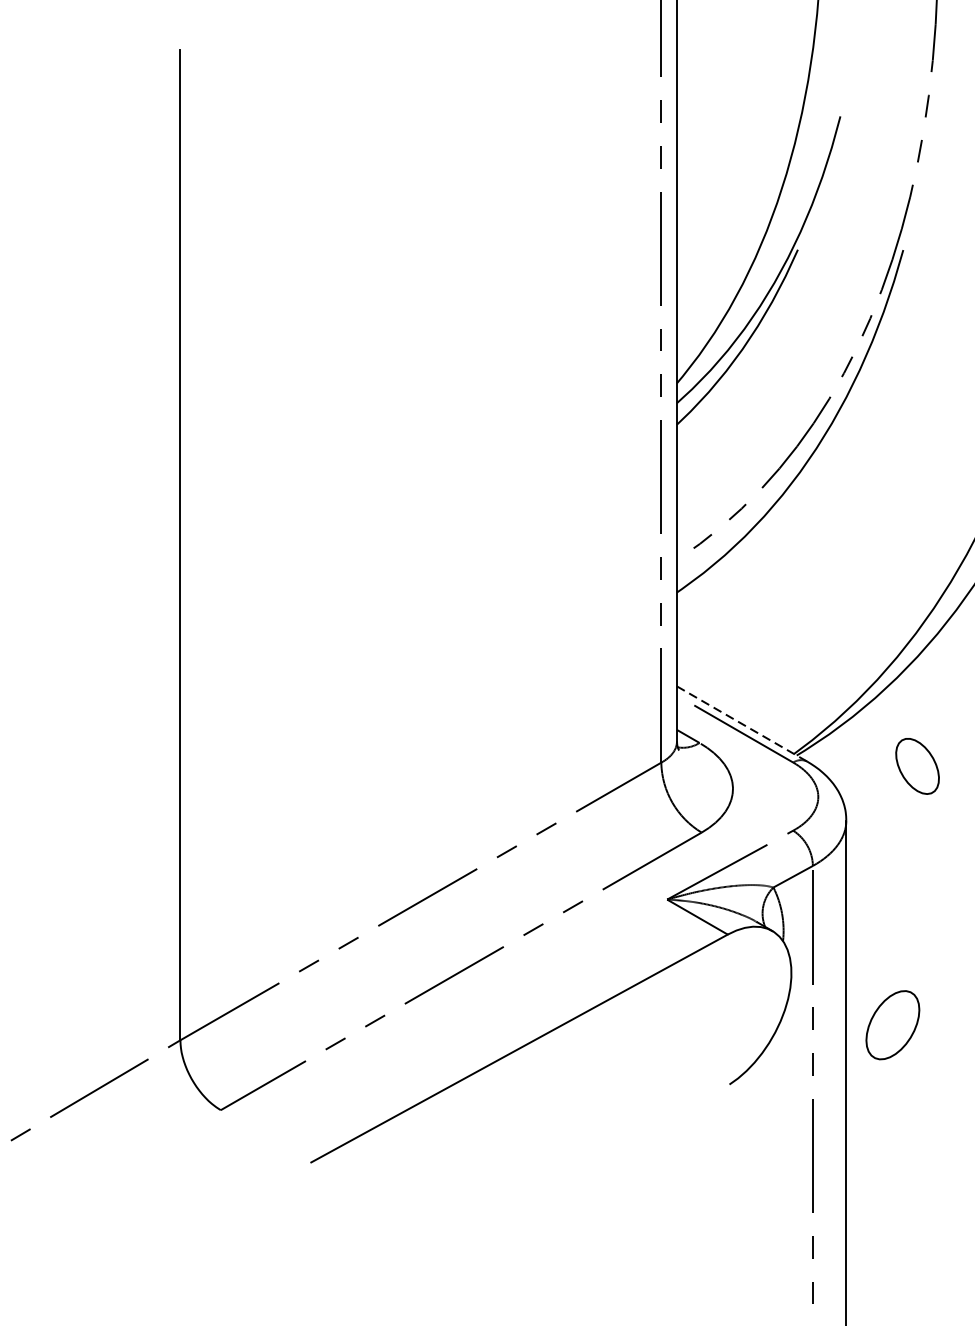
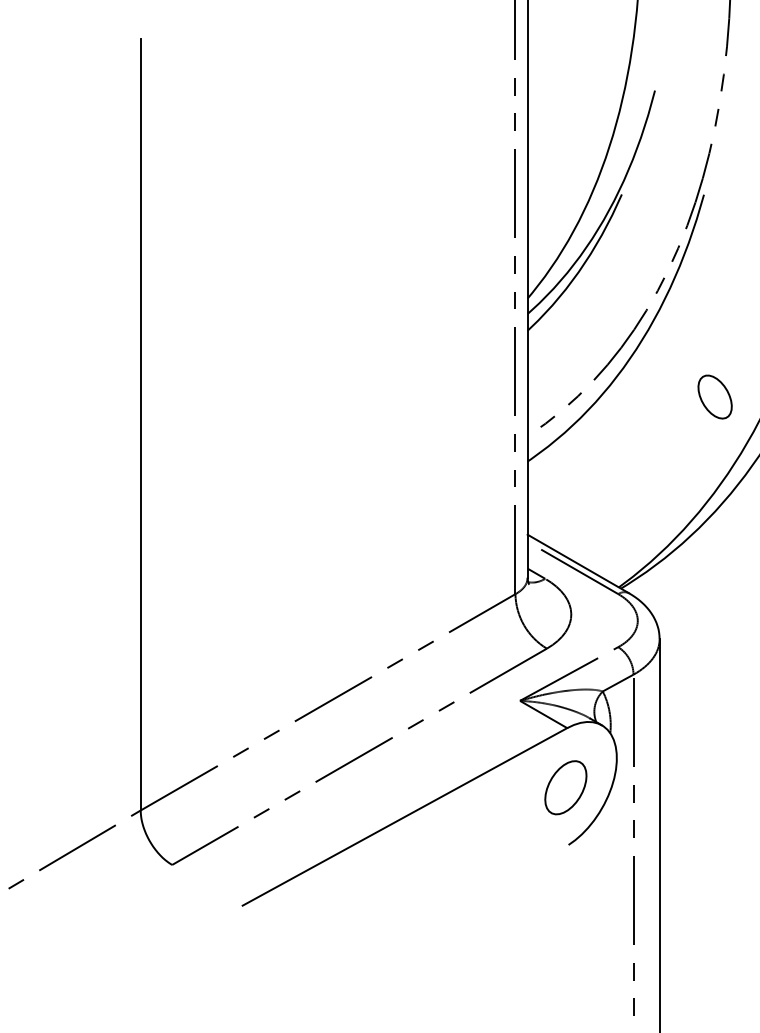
line: (740, 723) -> (577, 563), dashed -> solid
part: (916, 765) -> (714, 396), moved
part: (892, 1024) -> (565, 787), moved

